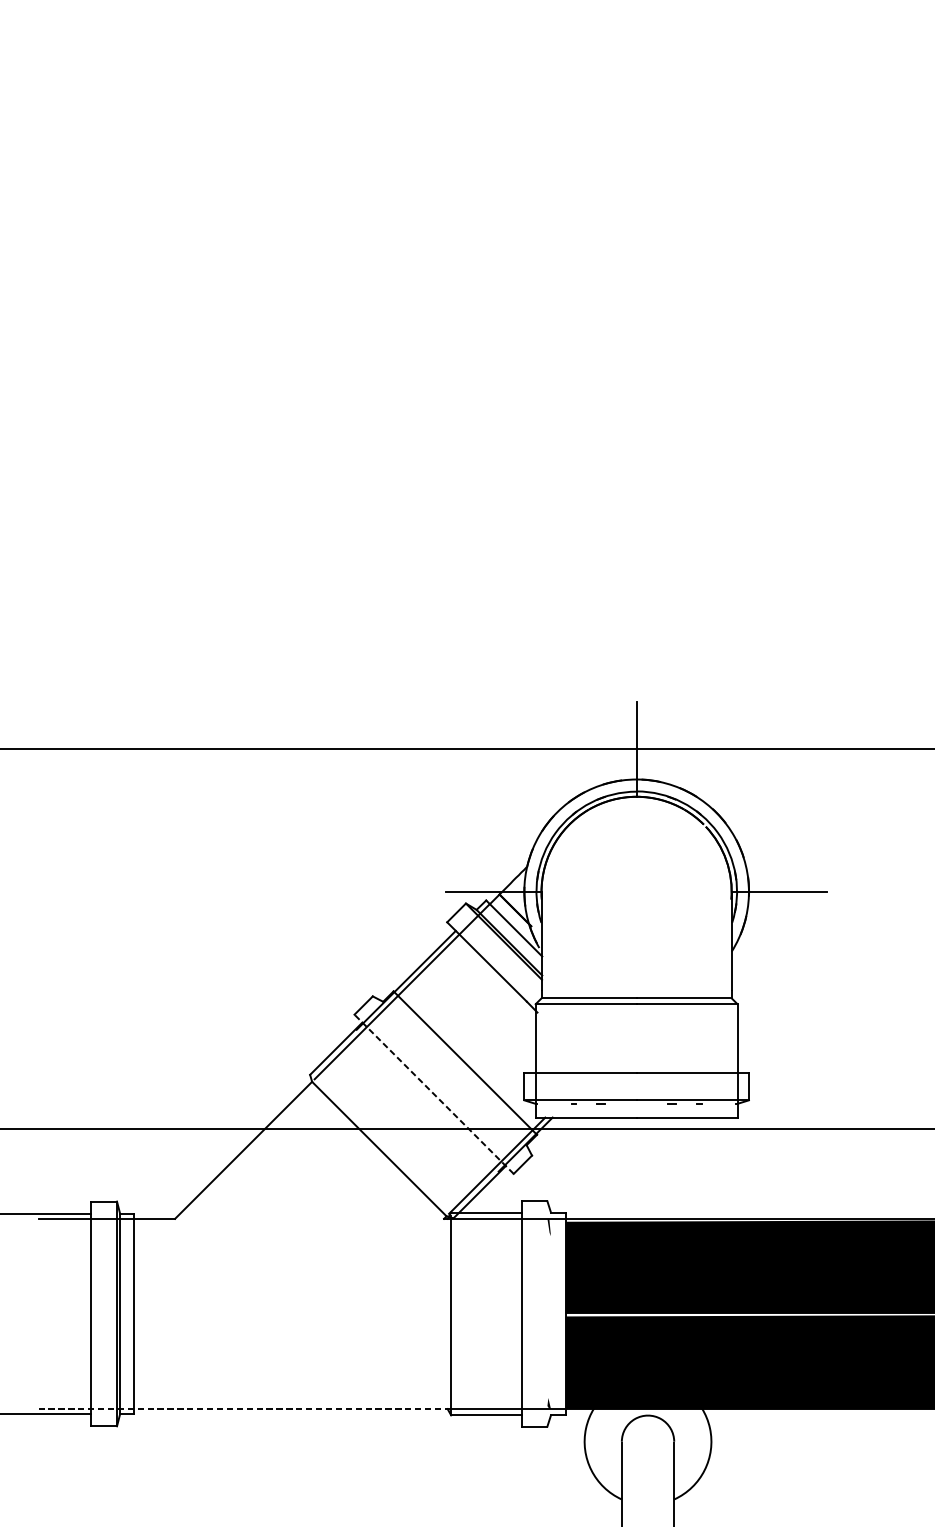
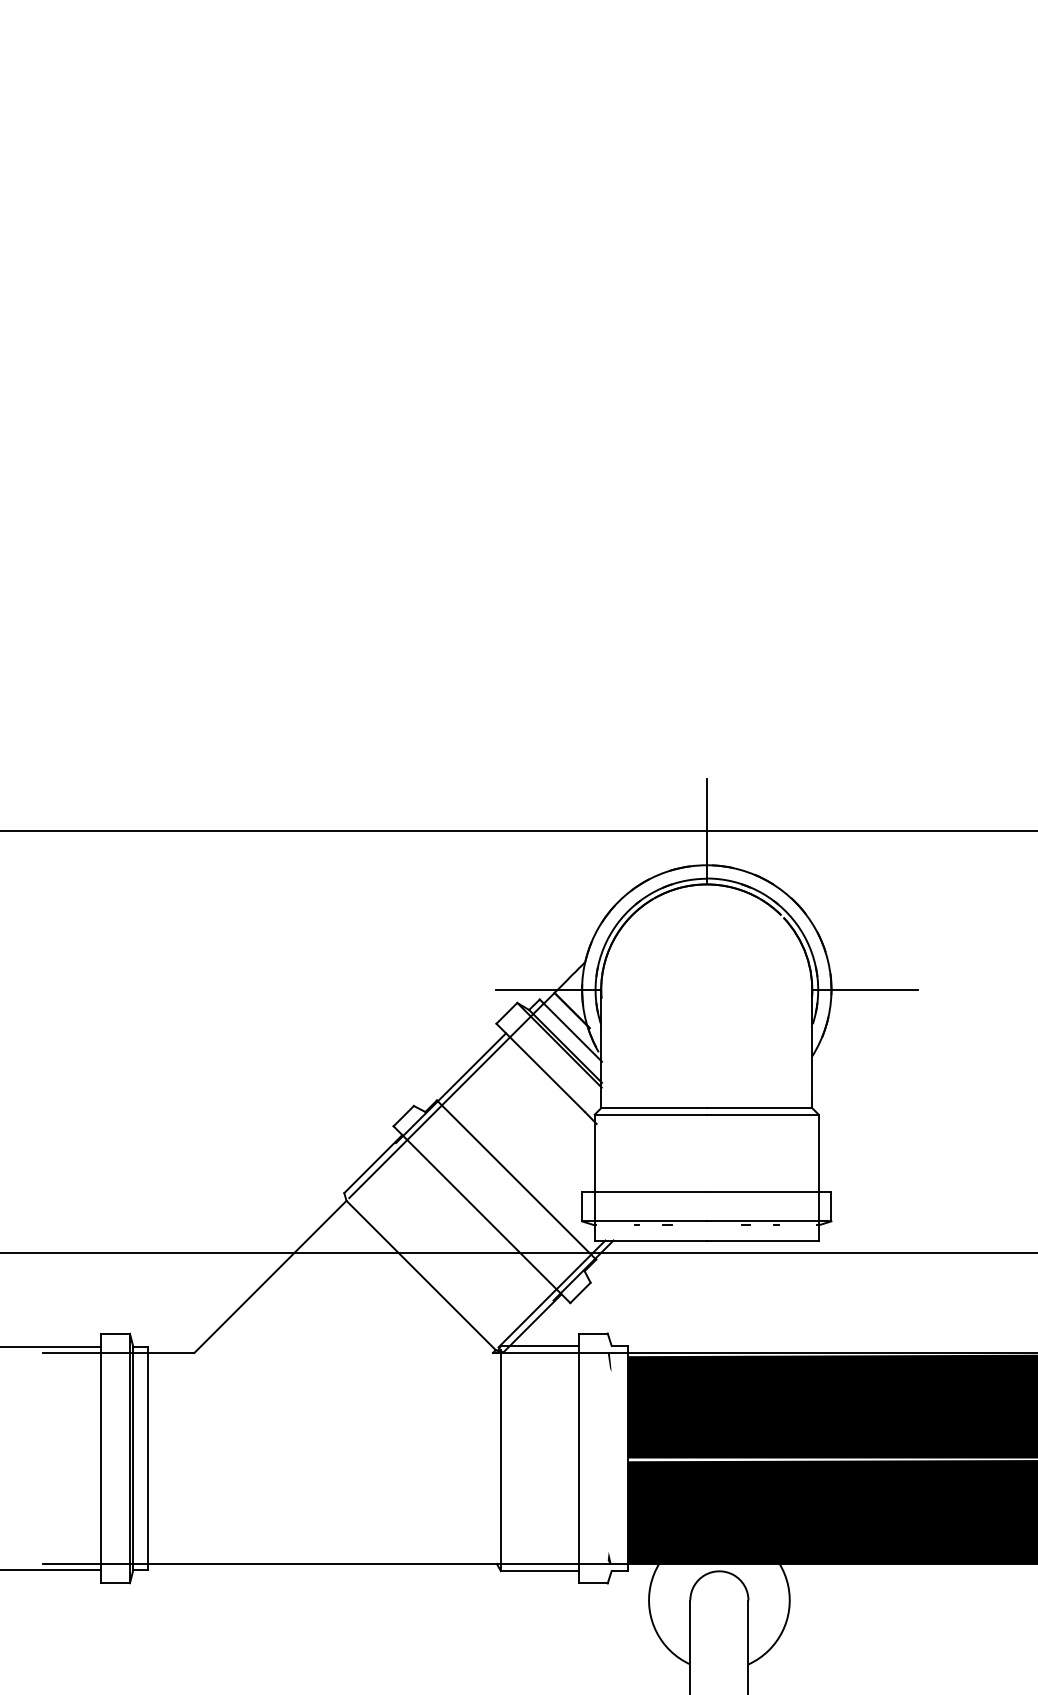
line: (433, 1094) -> (481, 1214), dashed -> solid
line: (245, 1409) -> (272, 1564), dashed -> solid

